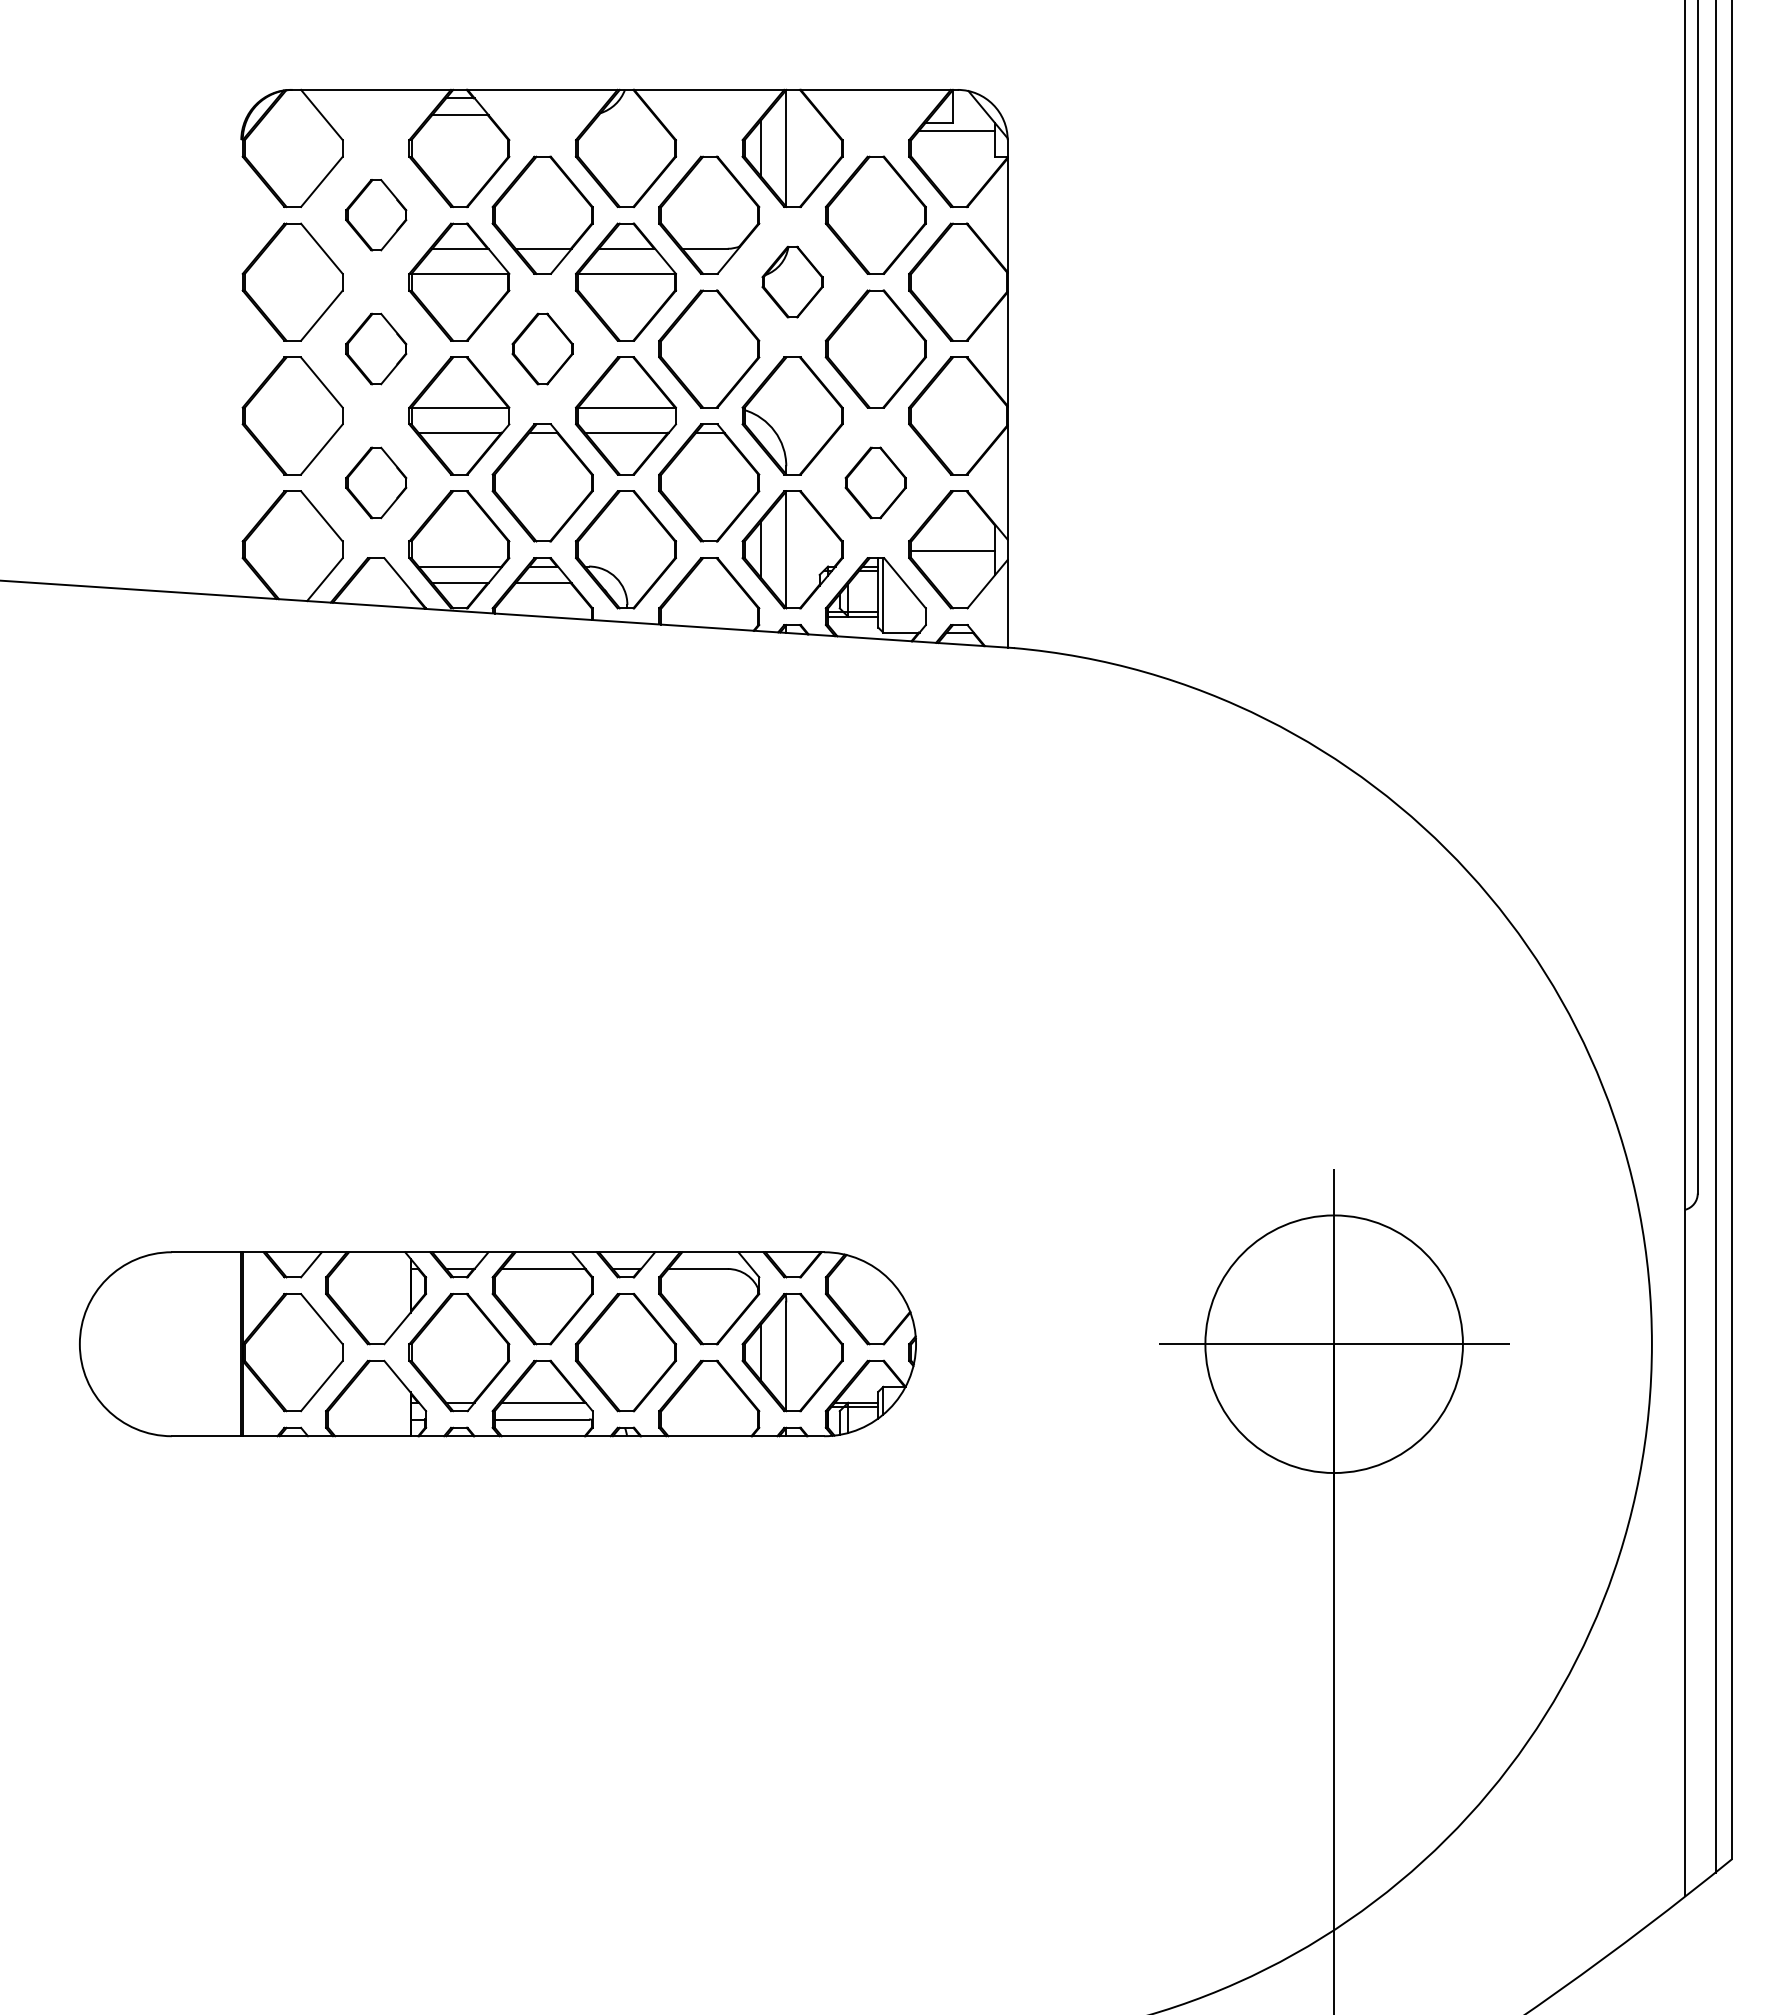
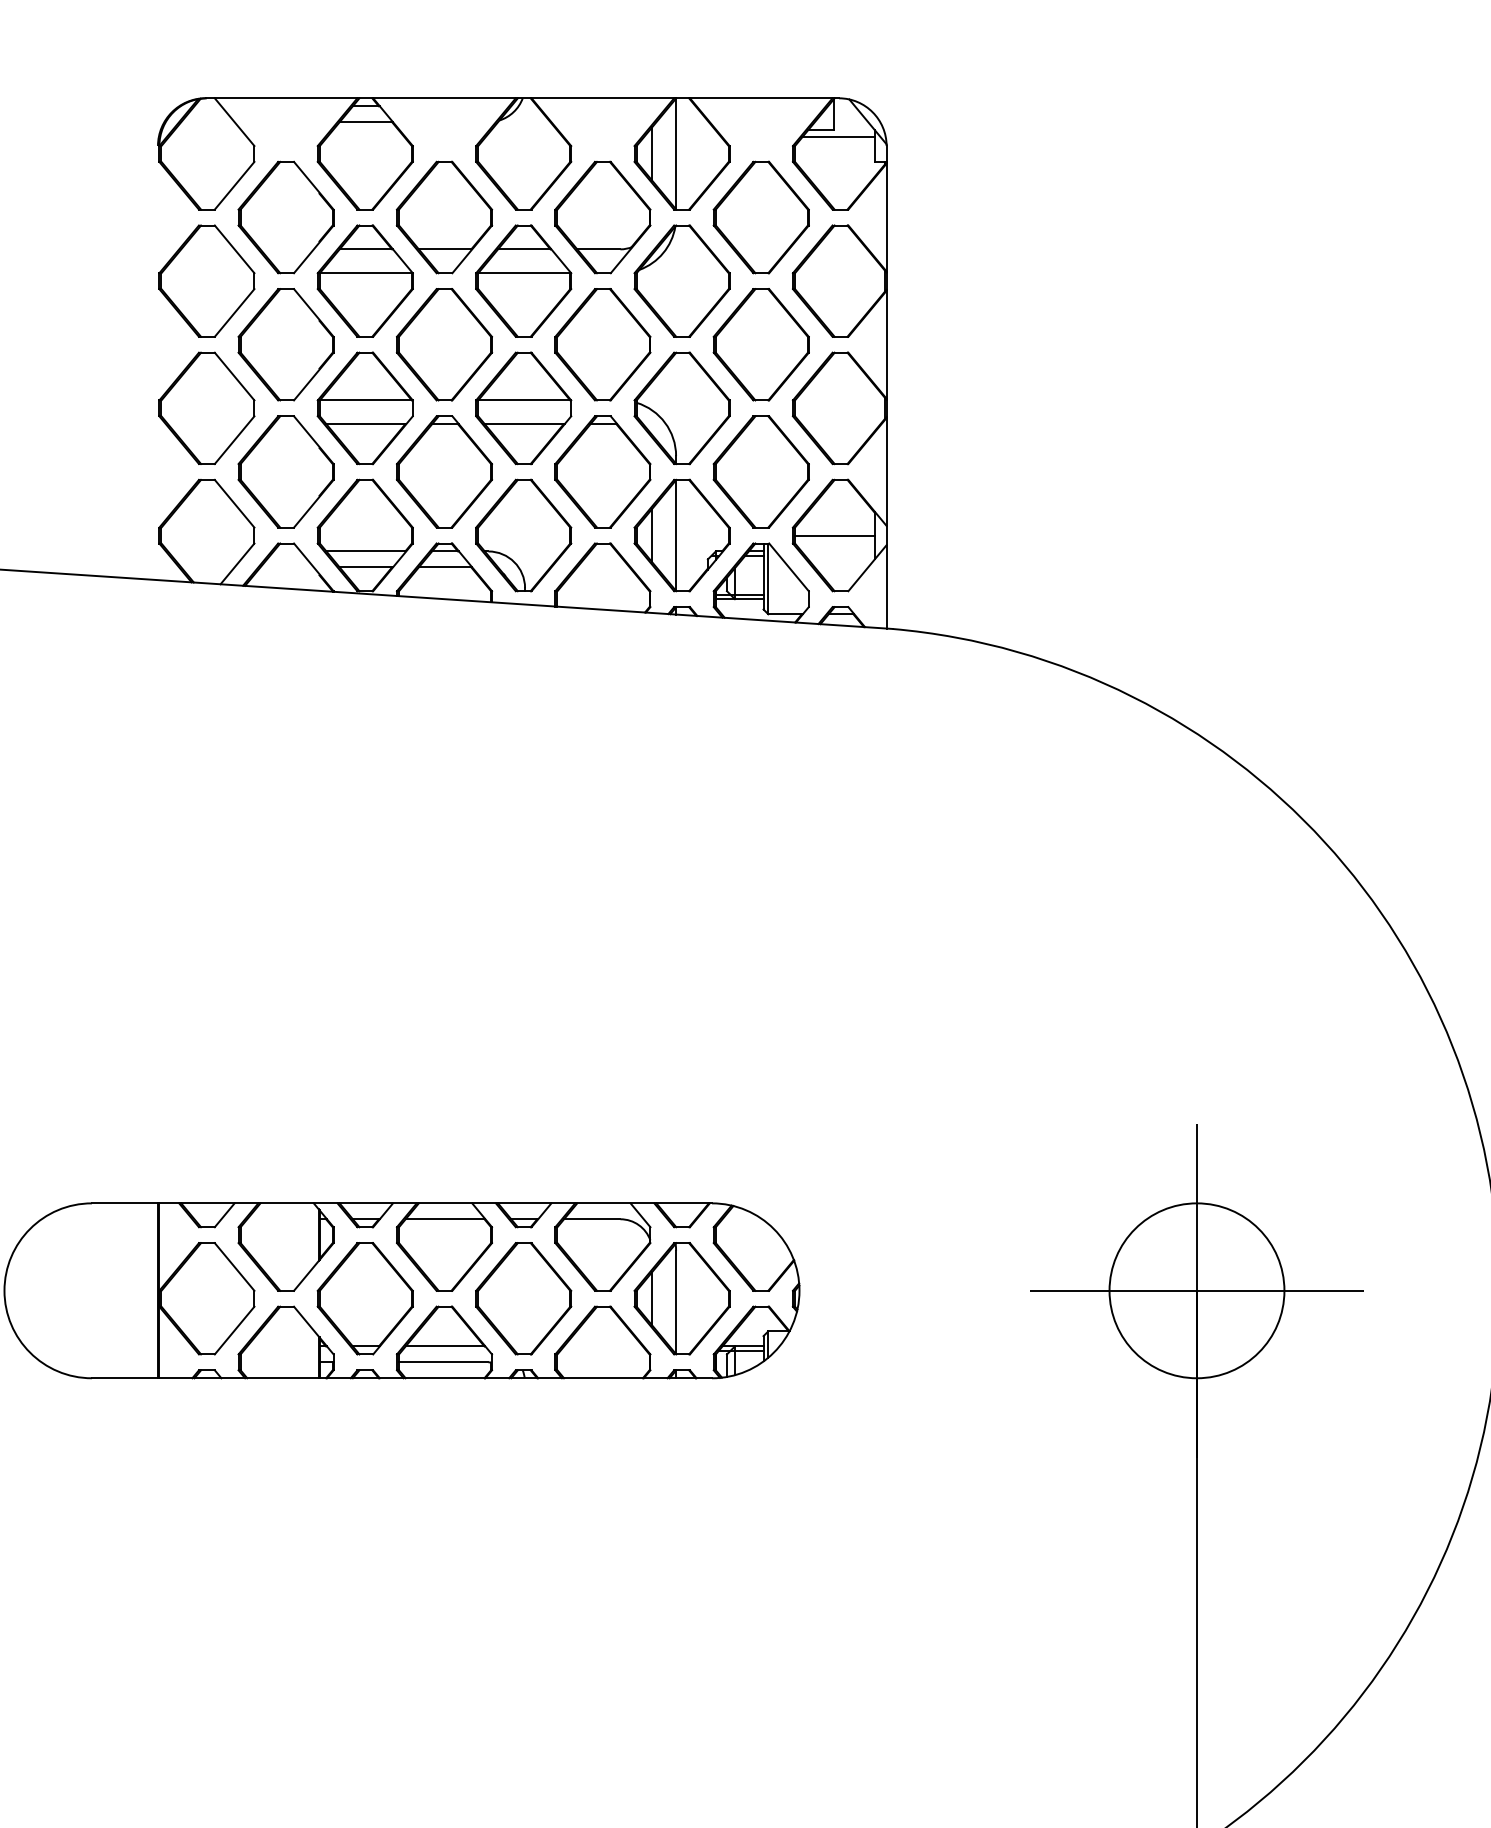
part: (376, 214) -> (286, 216), size x1.67
part: (792, 281) -> (682, 280), size x1.67
part: (376, 348) -> (286, 344), size x1.67
part: (542, 348) -> (444, 344), size x1.67
part: (376, 482) -> (286, 471), size x1.67
part: (875, 482) -> (760, 471), size x1.67
circle: (1334, 1344) -> (1197, 1291), size x0.71

